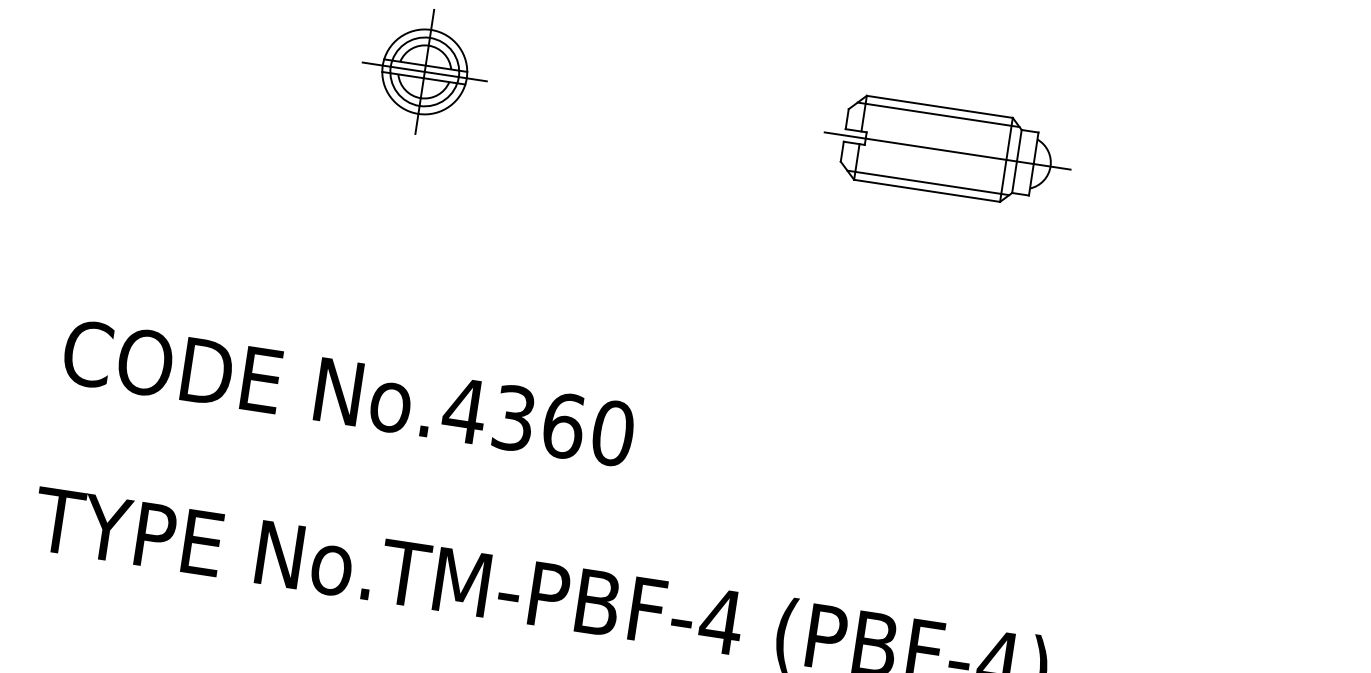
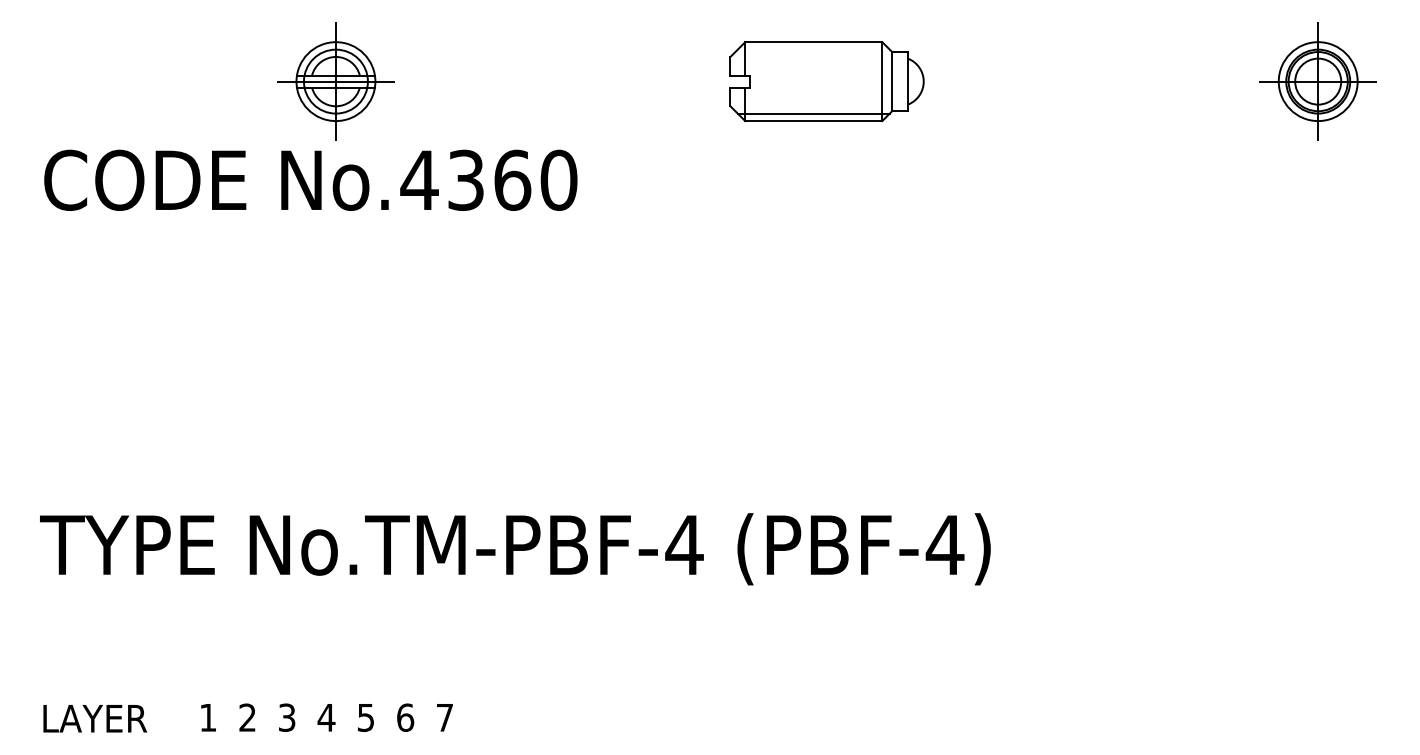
line: (938, 114) -> (813, 49), removed
line: (947, 150) -> (826, 81), removed
text: (348, 392) -> (310, 179), moved

